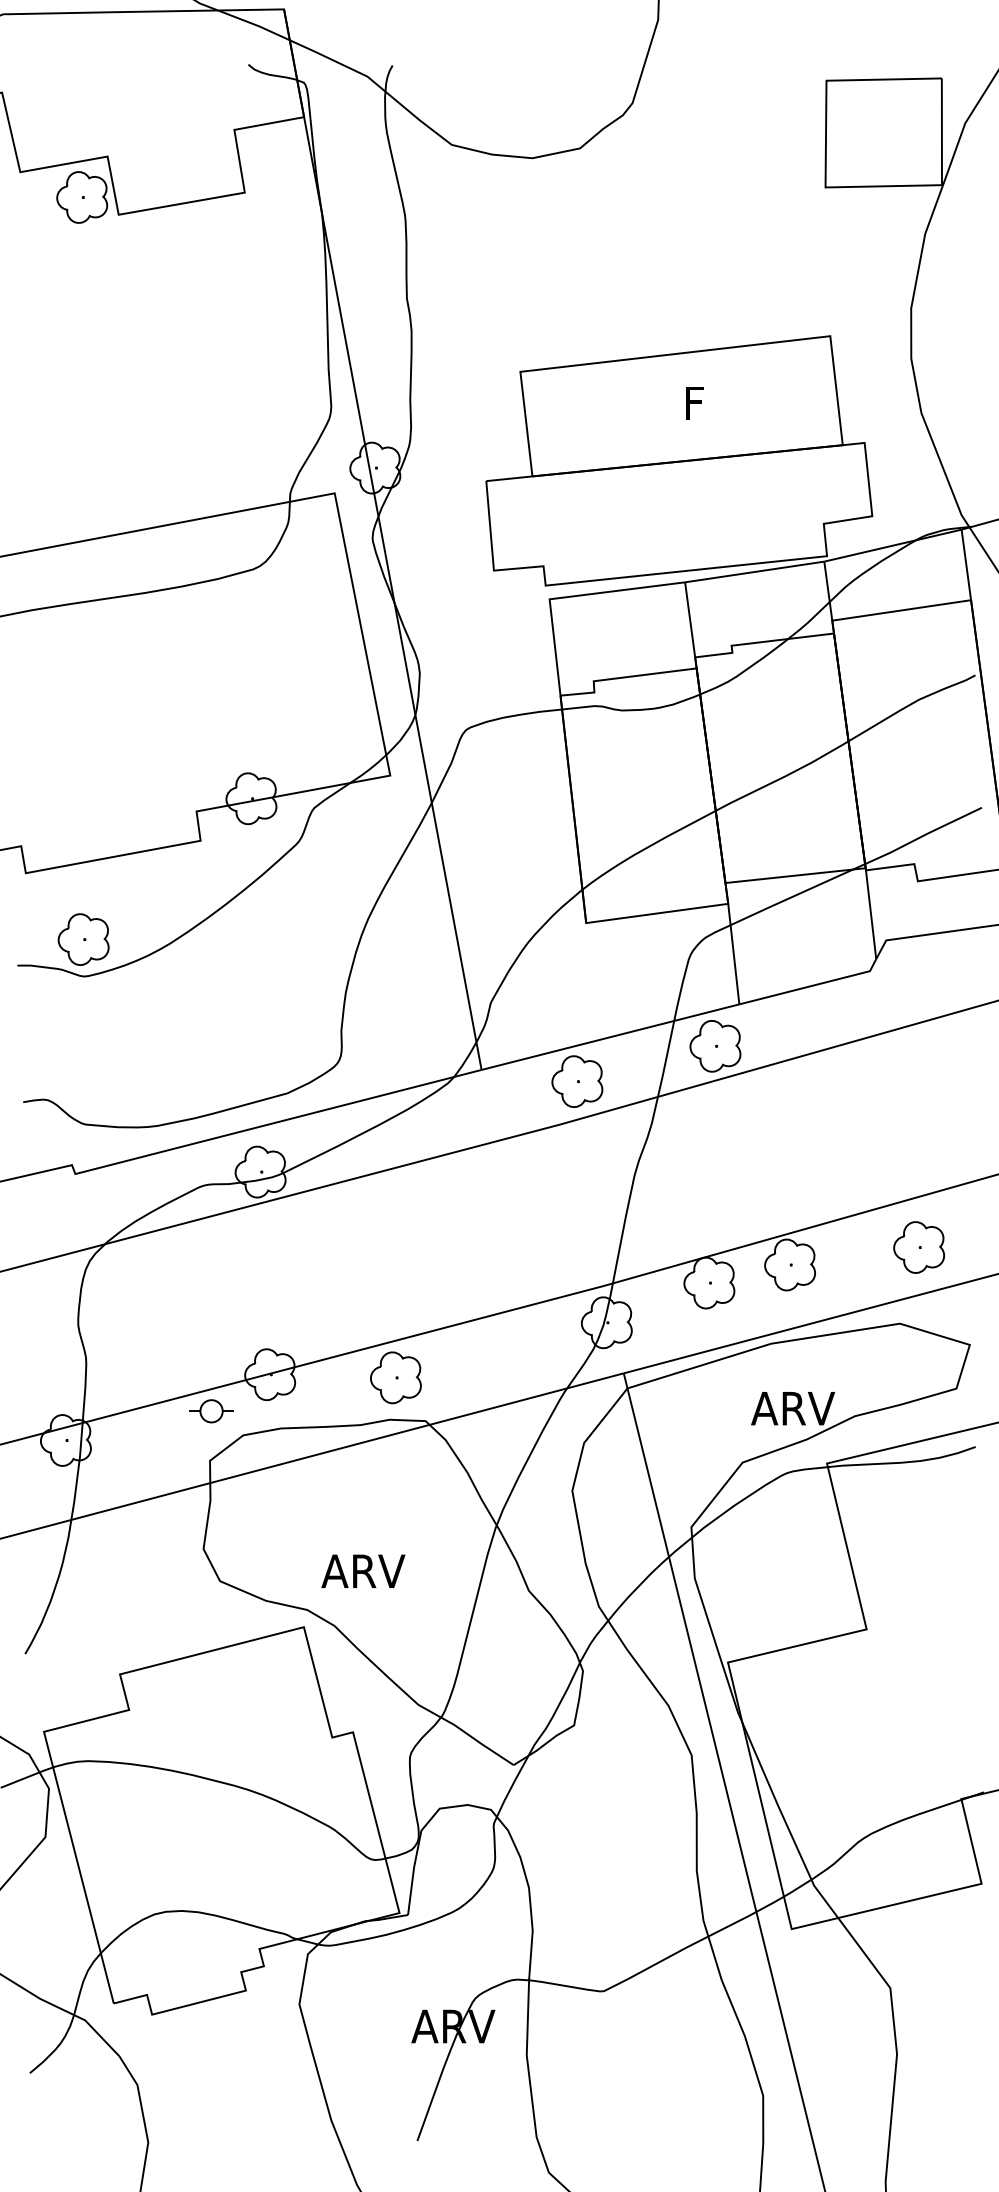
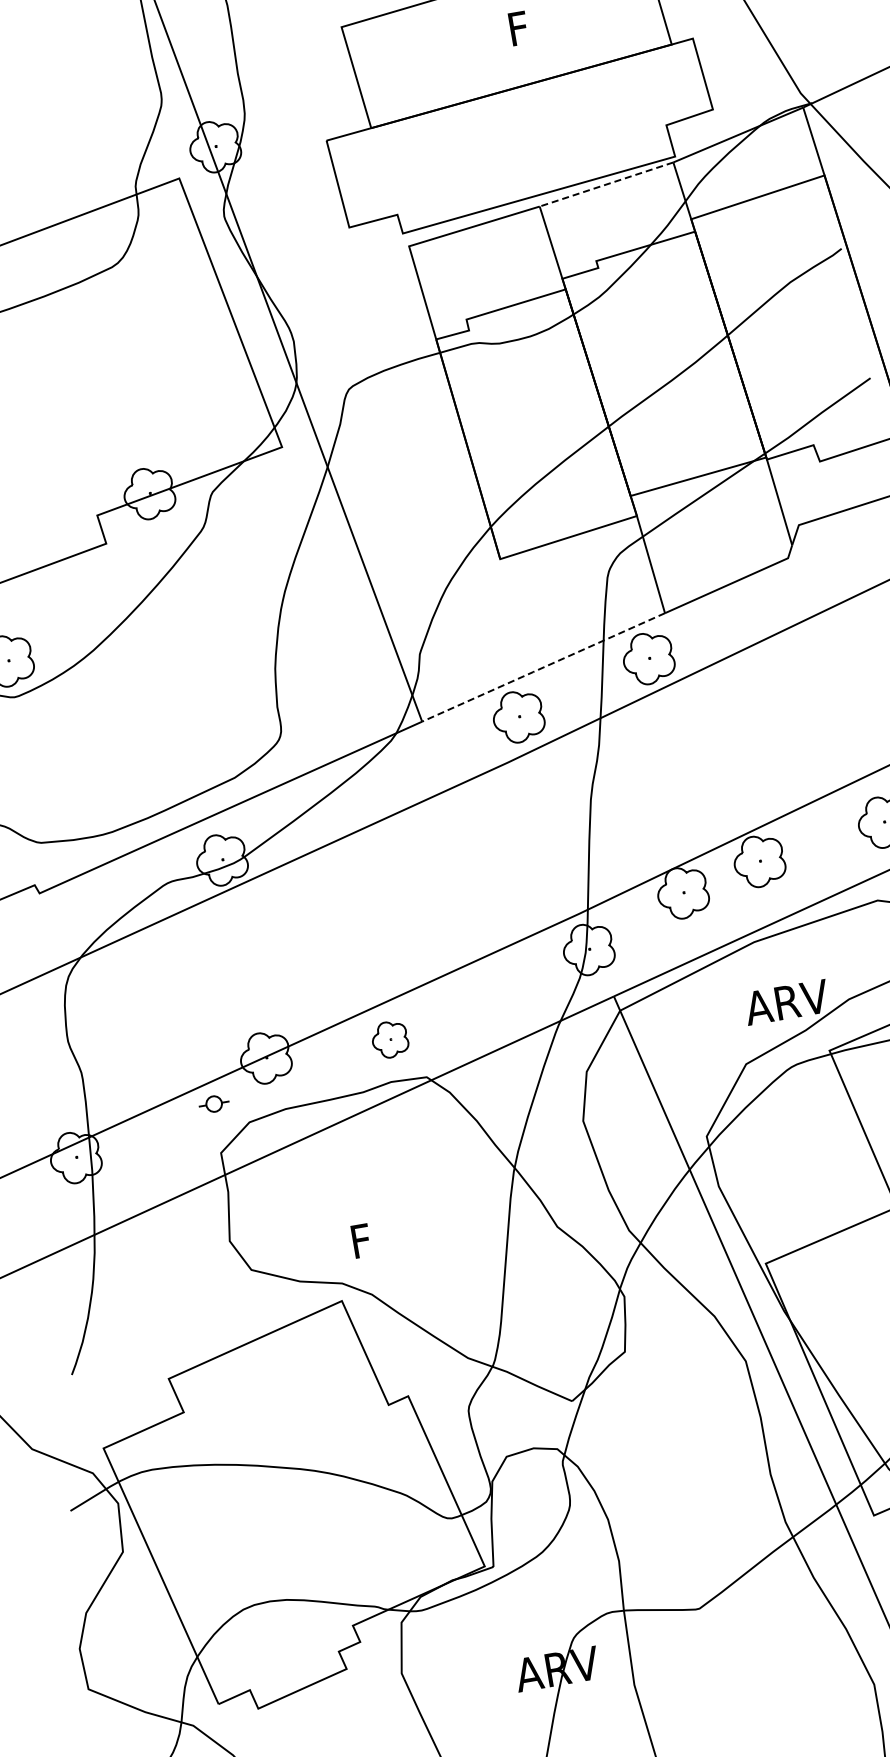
line: (754, 572) -> (606, 185), solid -> dashed
line: (610, 1037) -> (543, 667), solid -> dashed
part: (395, 1377) -> (389, 1039), size x0.7
part: (211, 1411) -> (214, 1104), size x0.7
text: (363, 1570) -> (390, 1235), ARV -> F

